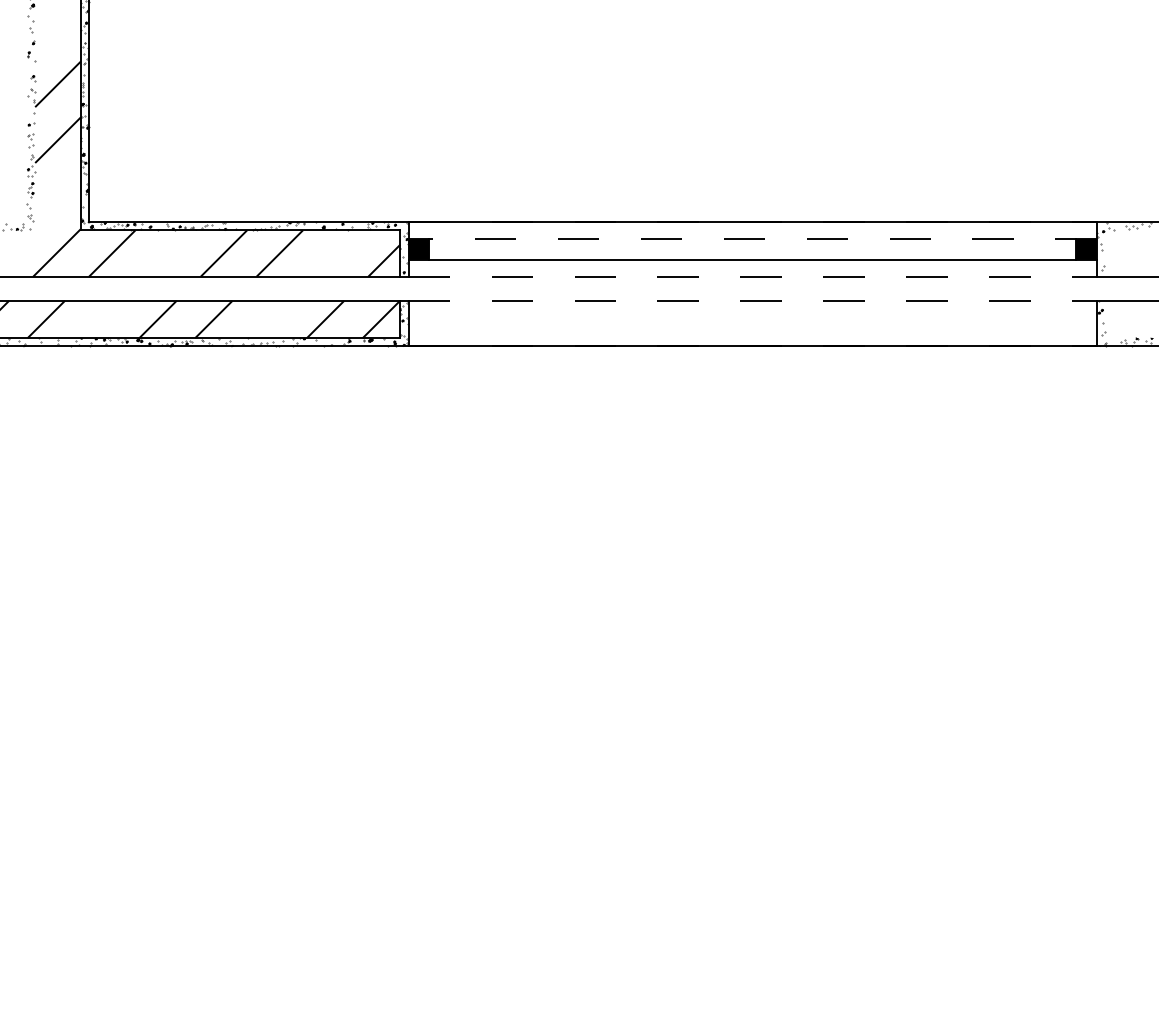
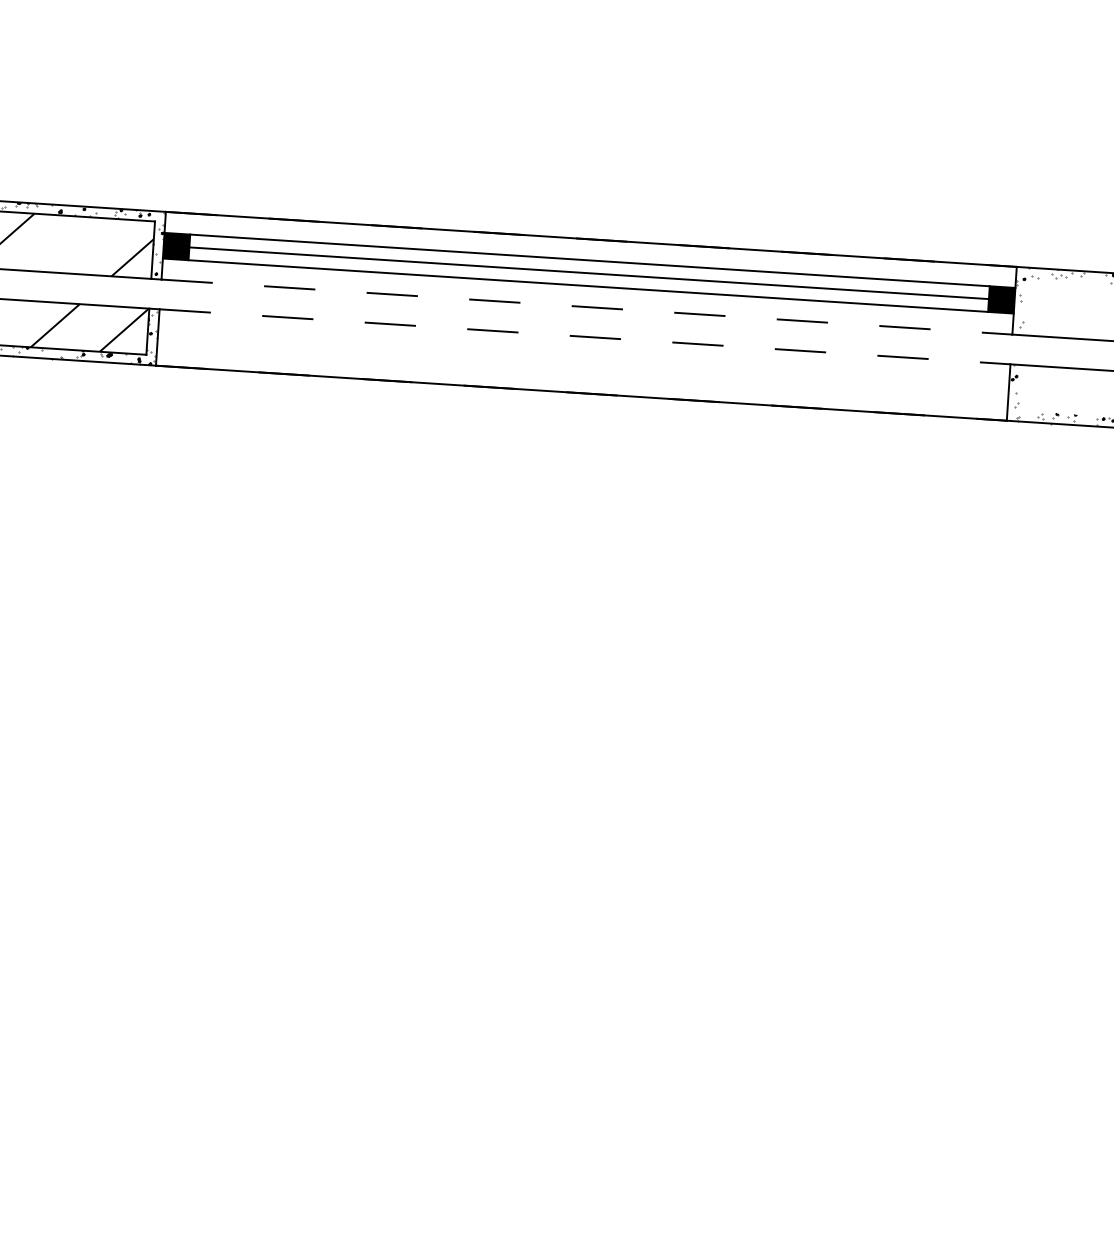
line: (752, 239) -> (589, 260), dashed -> solid
line: (752, 249) -> (588, 273), added

